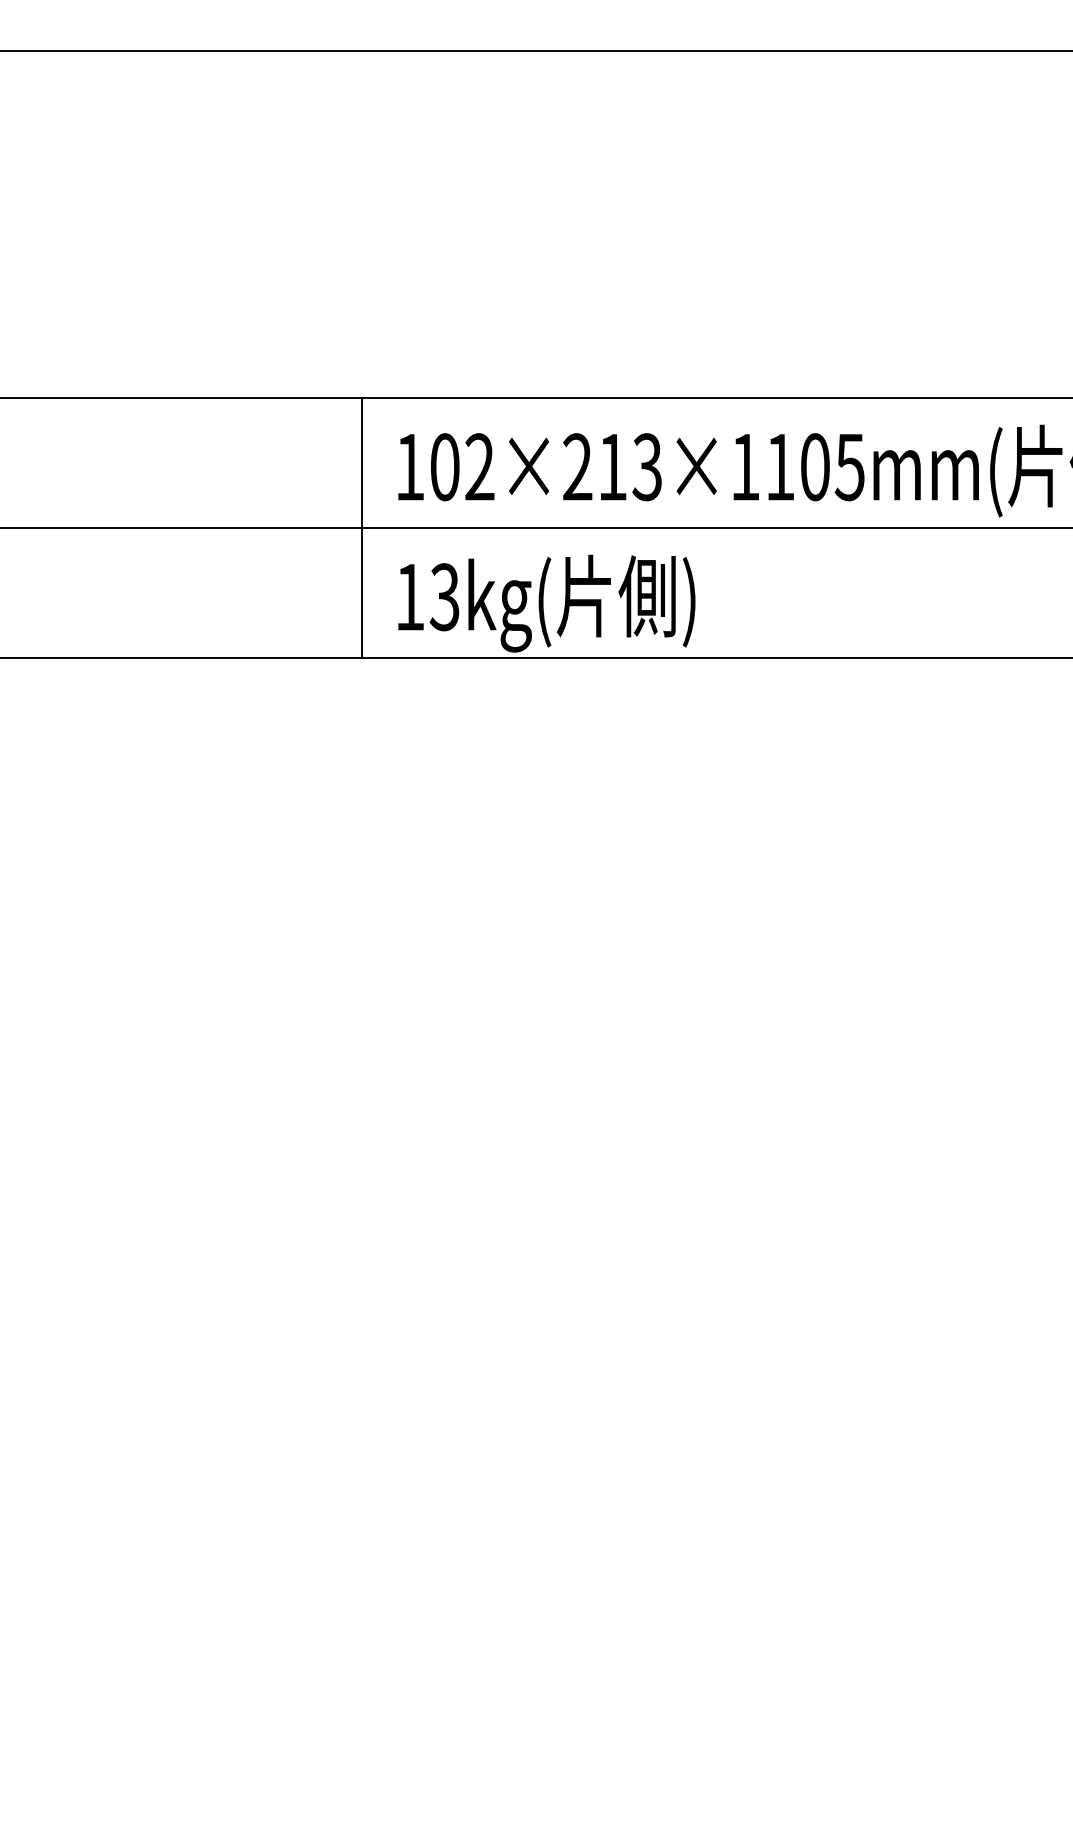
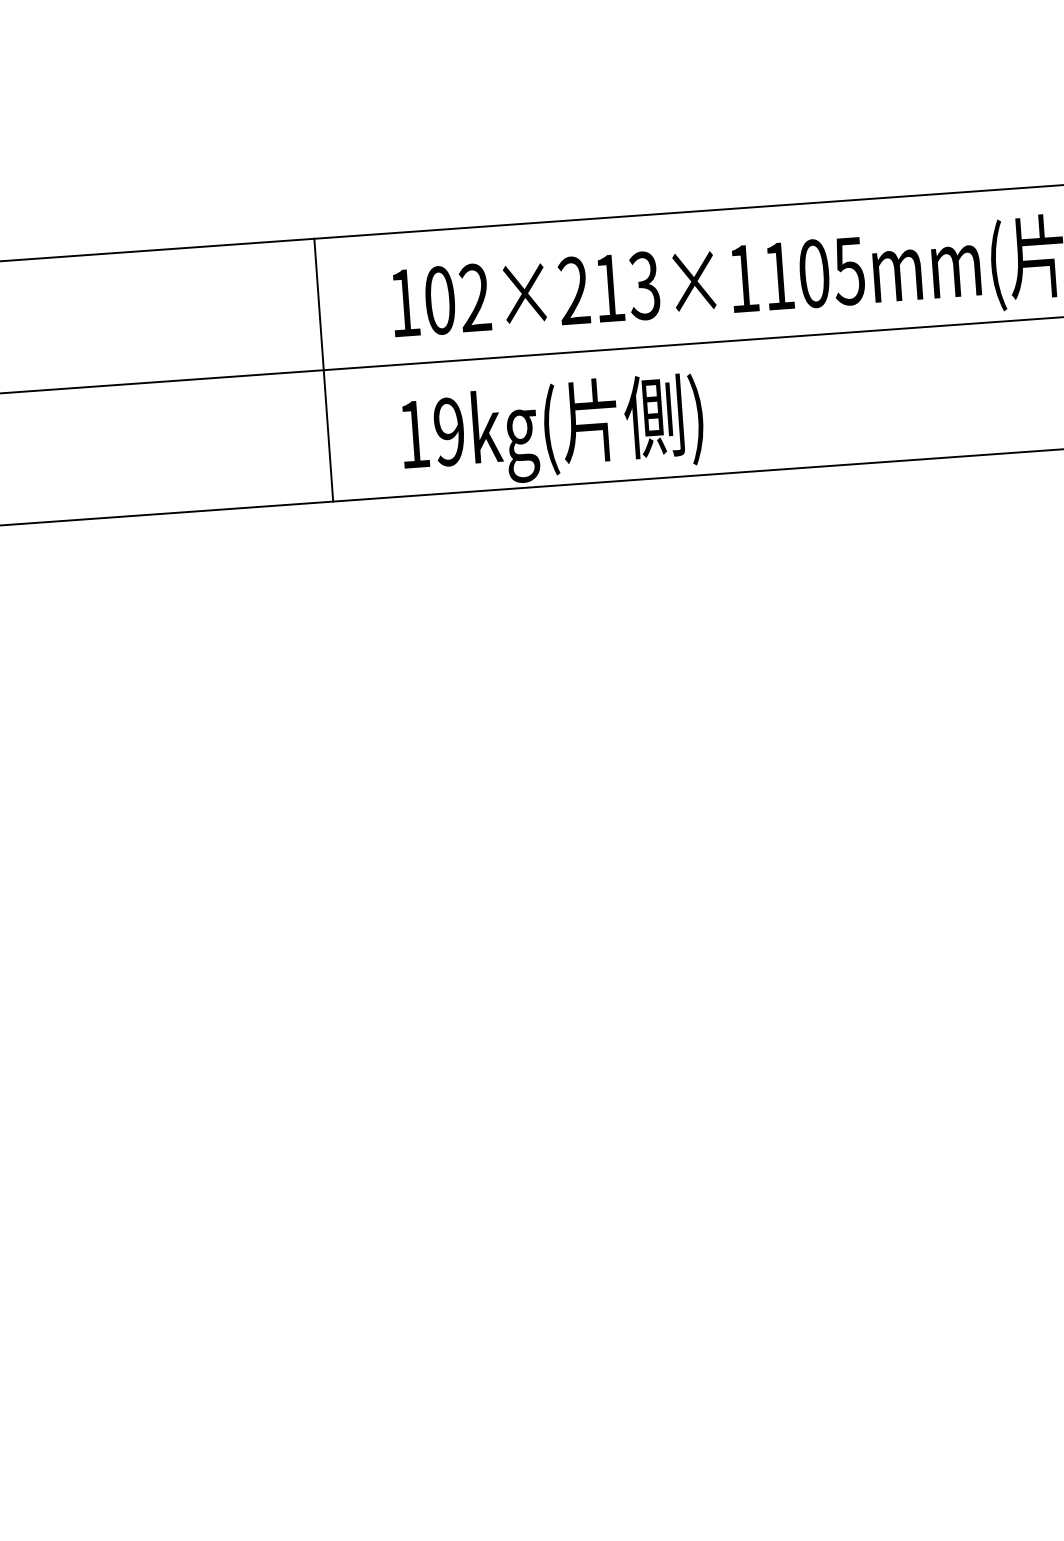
line: (361, 527) -> (323, 370), moved
text: (444, 597) -> (448, 432), 13kg( -> 19kg(

